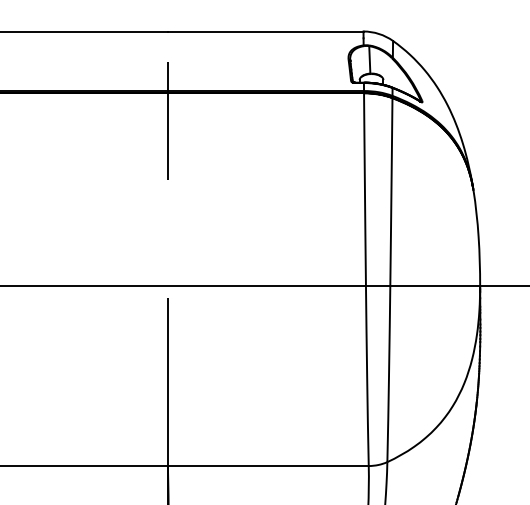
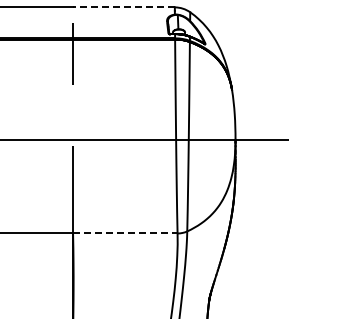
line: (264, 31) -> (123, 7), solid -> dashed
line: (268, 466) -> (125, 233), solid -> dashed

